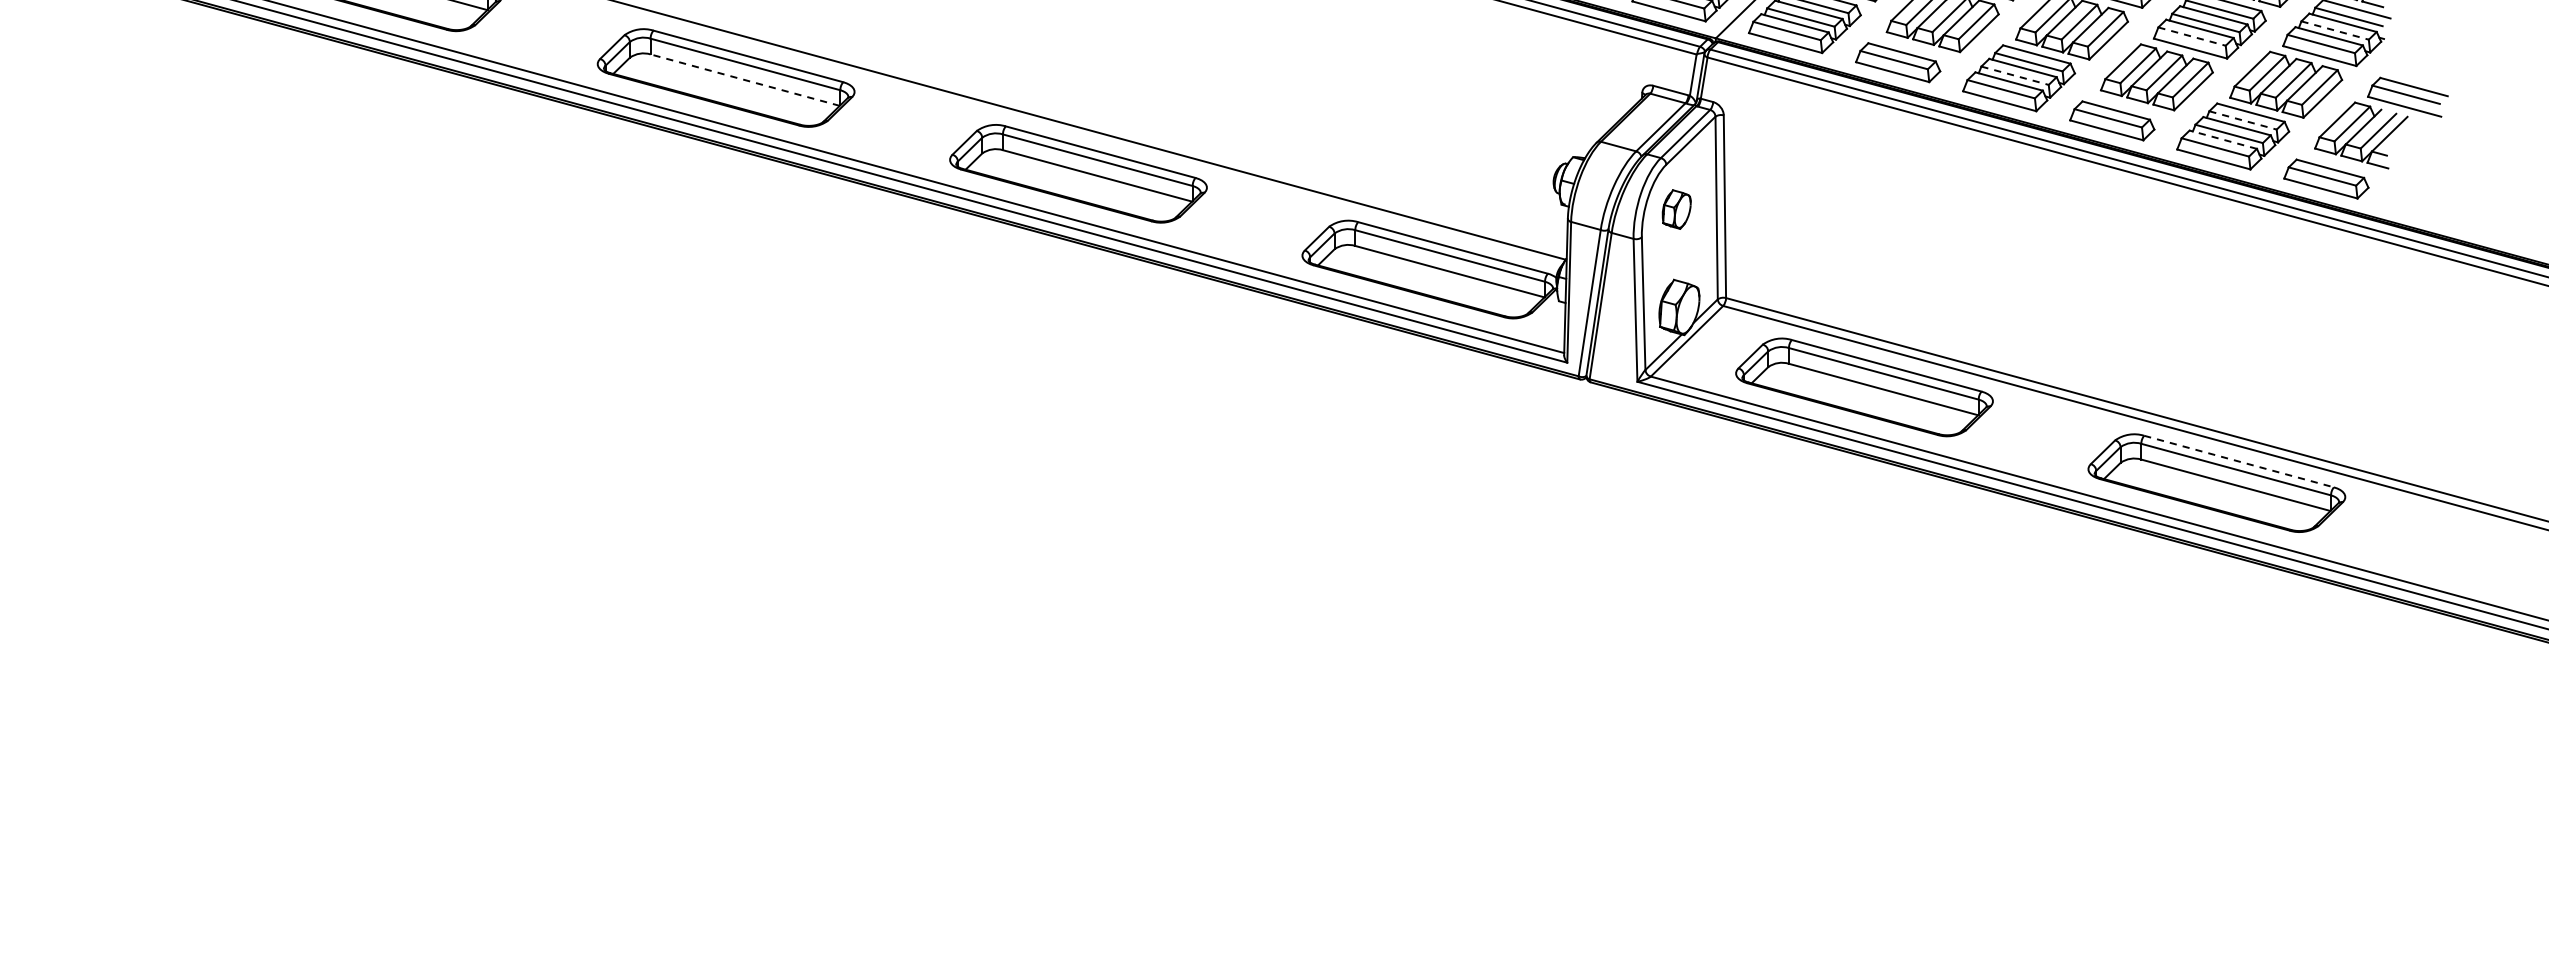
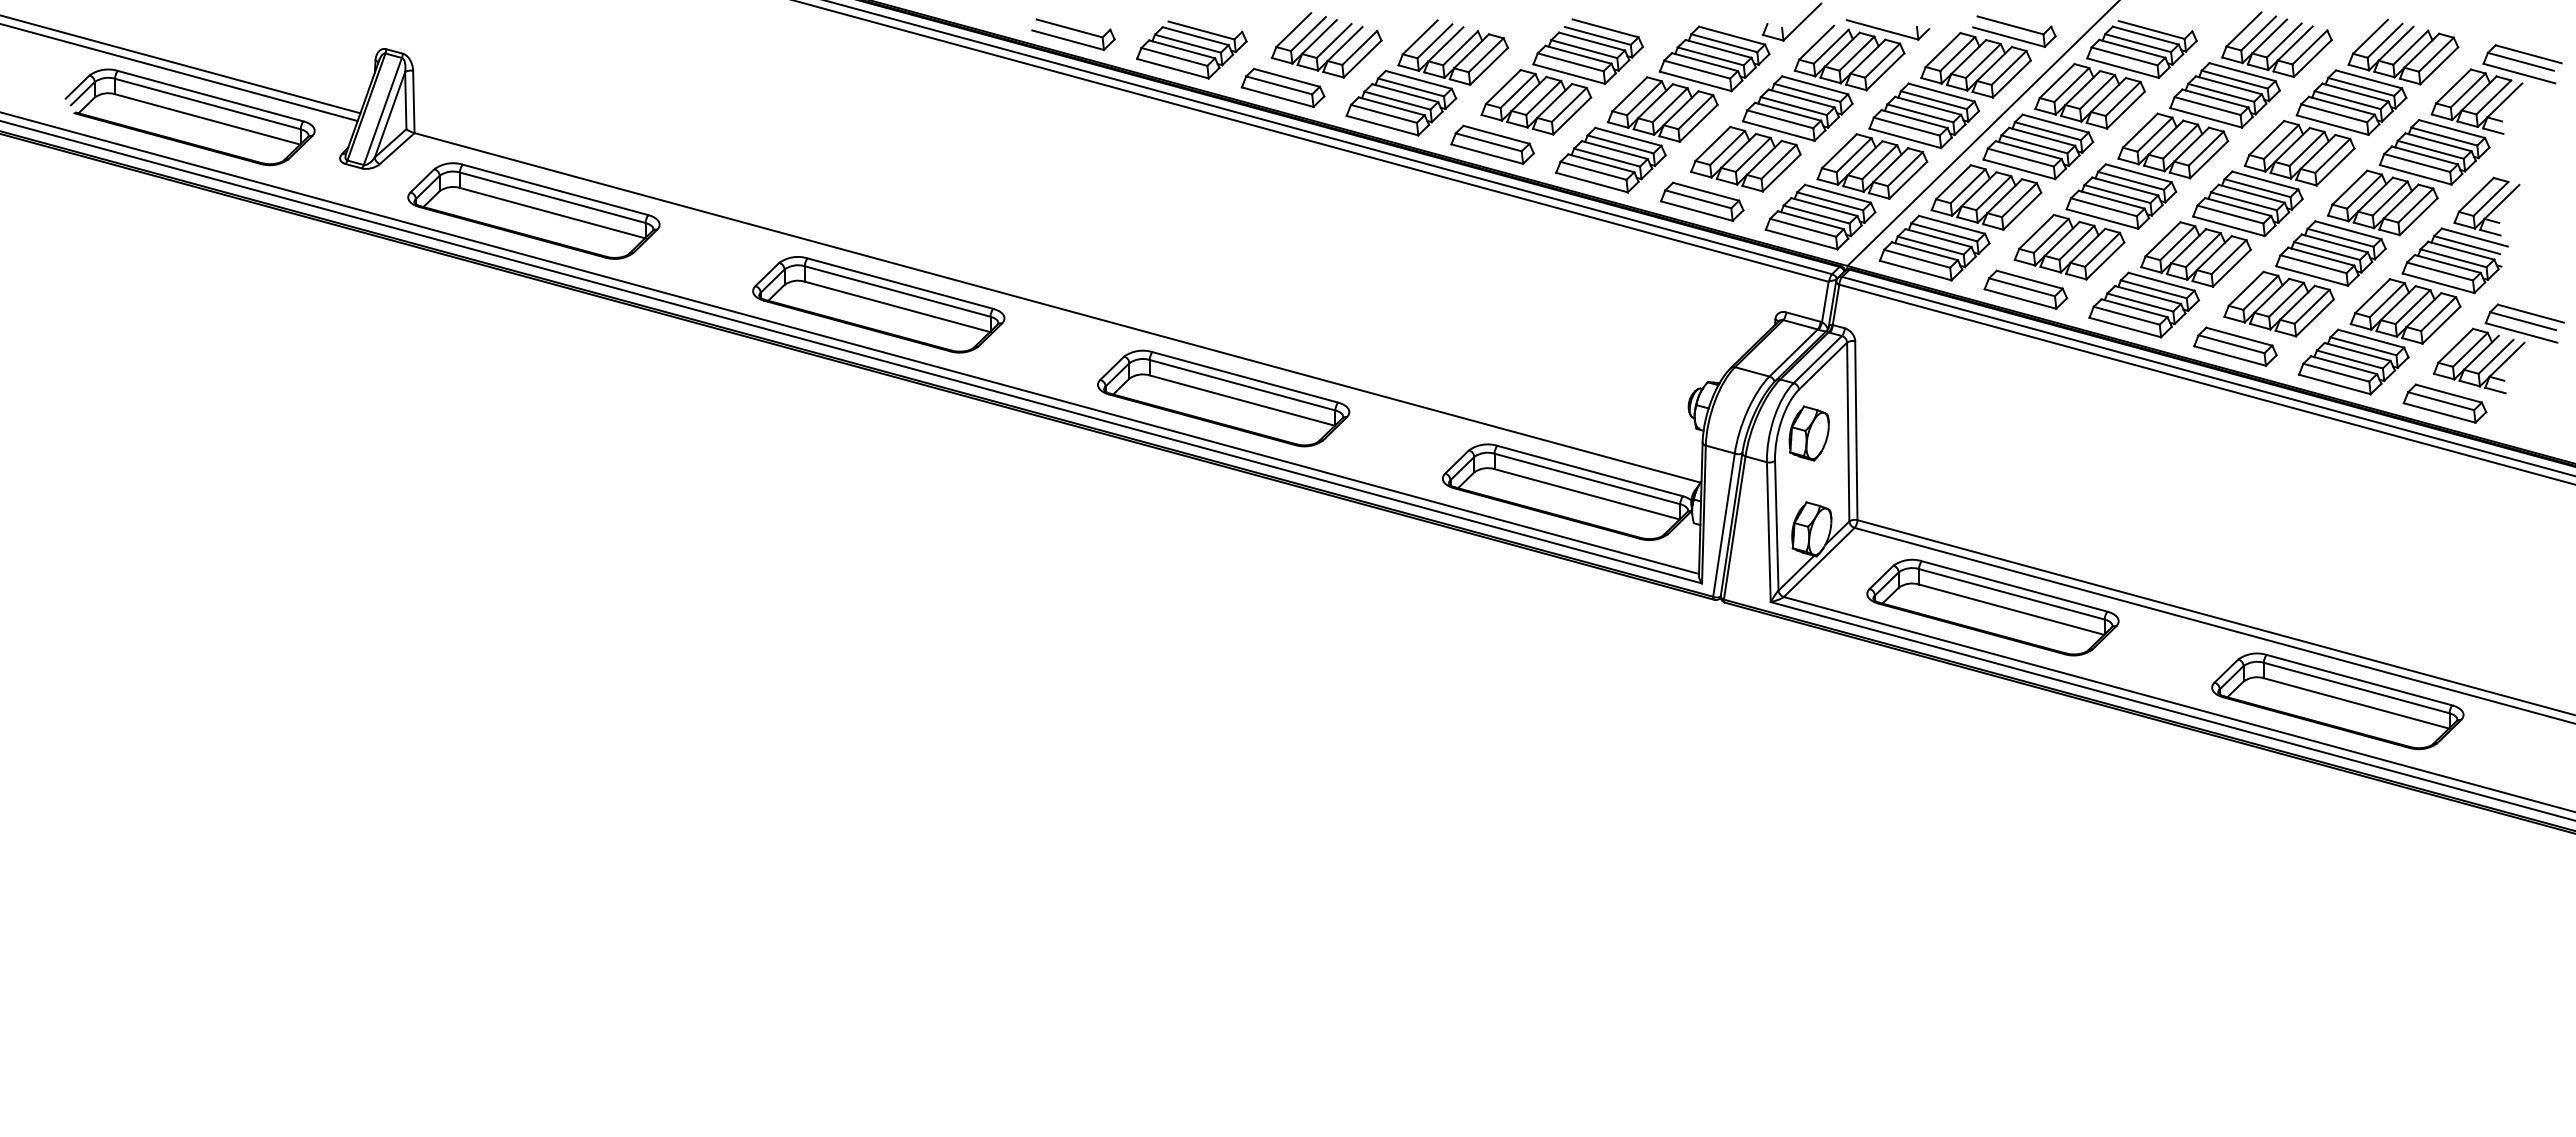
line: (2336, 30) -> (2454, 258), dashed -> solid
line: (2193, 36) -> (2314, 264), dashed -> solid
line: (2015, 75) -> (2140, 302), dashed -> solid
line: (745, 79) -> (897, 306), dashed -> solid
line: (2243, 120) -> (2363, 346), dashed -> solid
line: (2222, 140) -> (2343, 365), dashed -> solid
part: (1676, 209) -> (1808, 433), size x1.43
line: (2240, 461) -> (2360, 680), dashed -> solid

